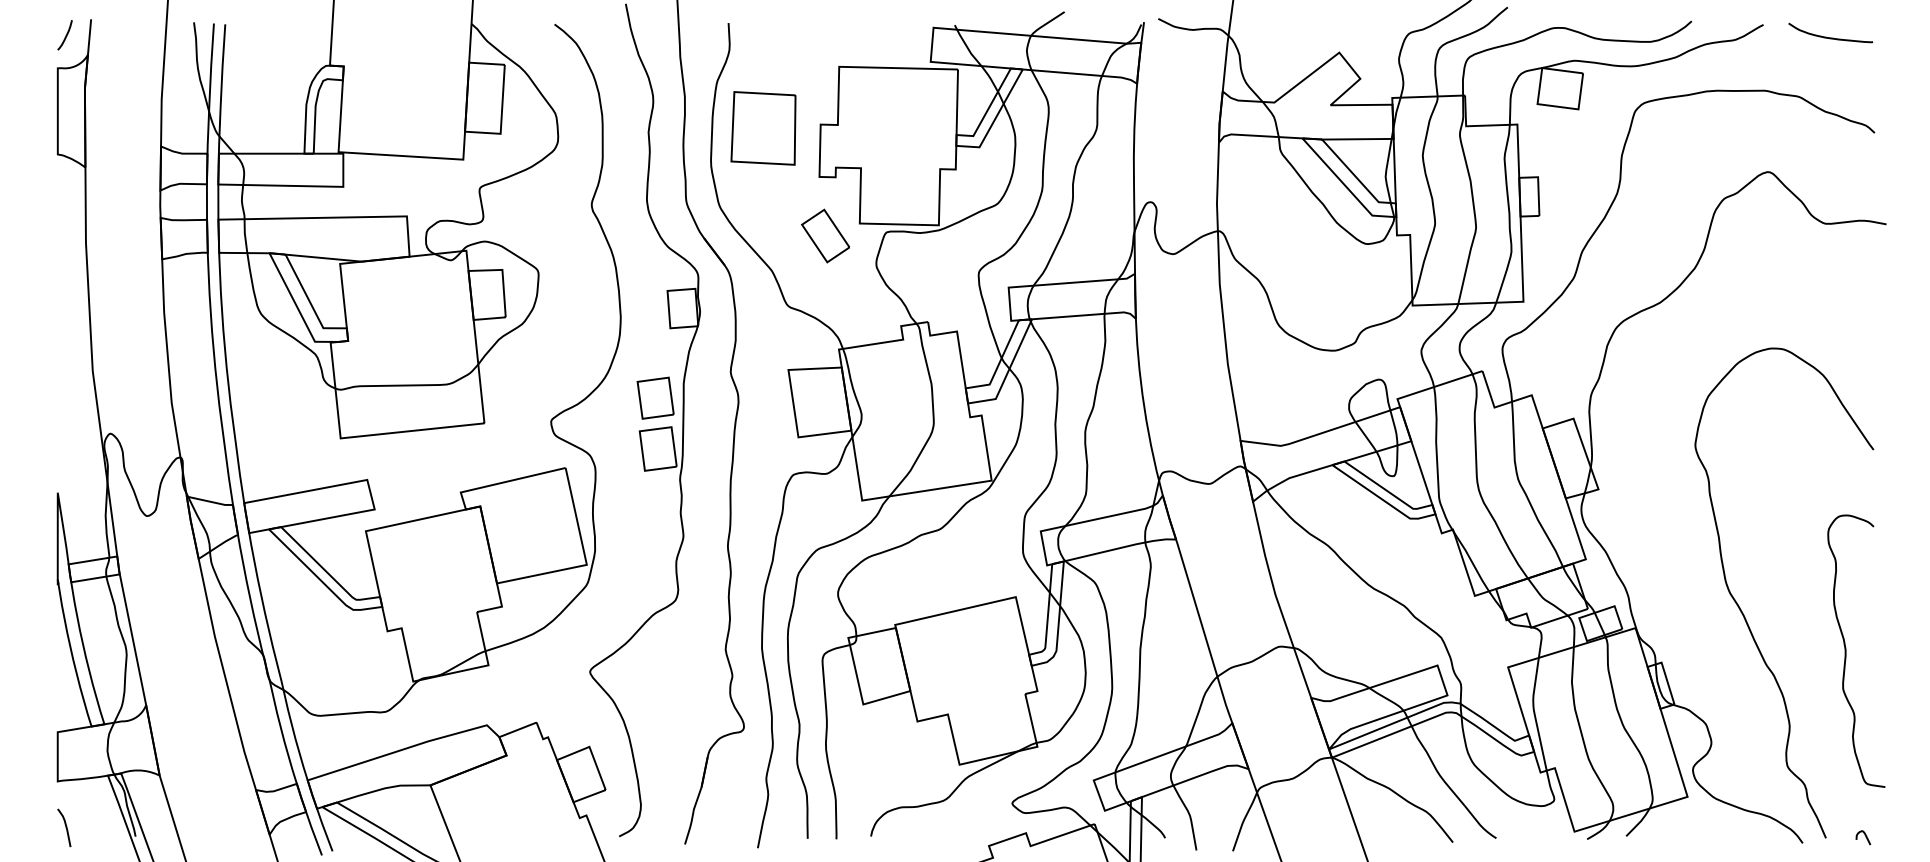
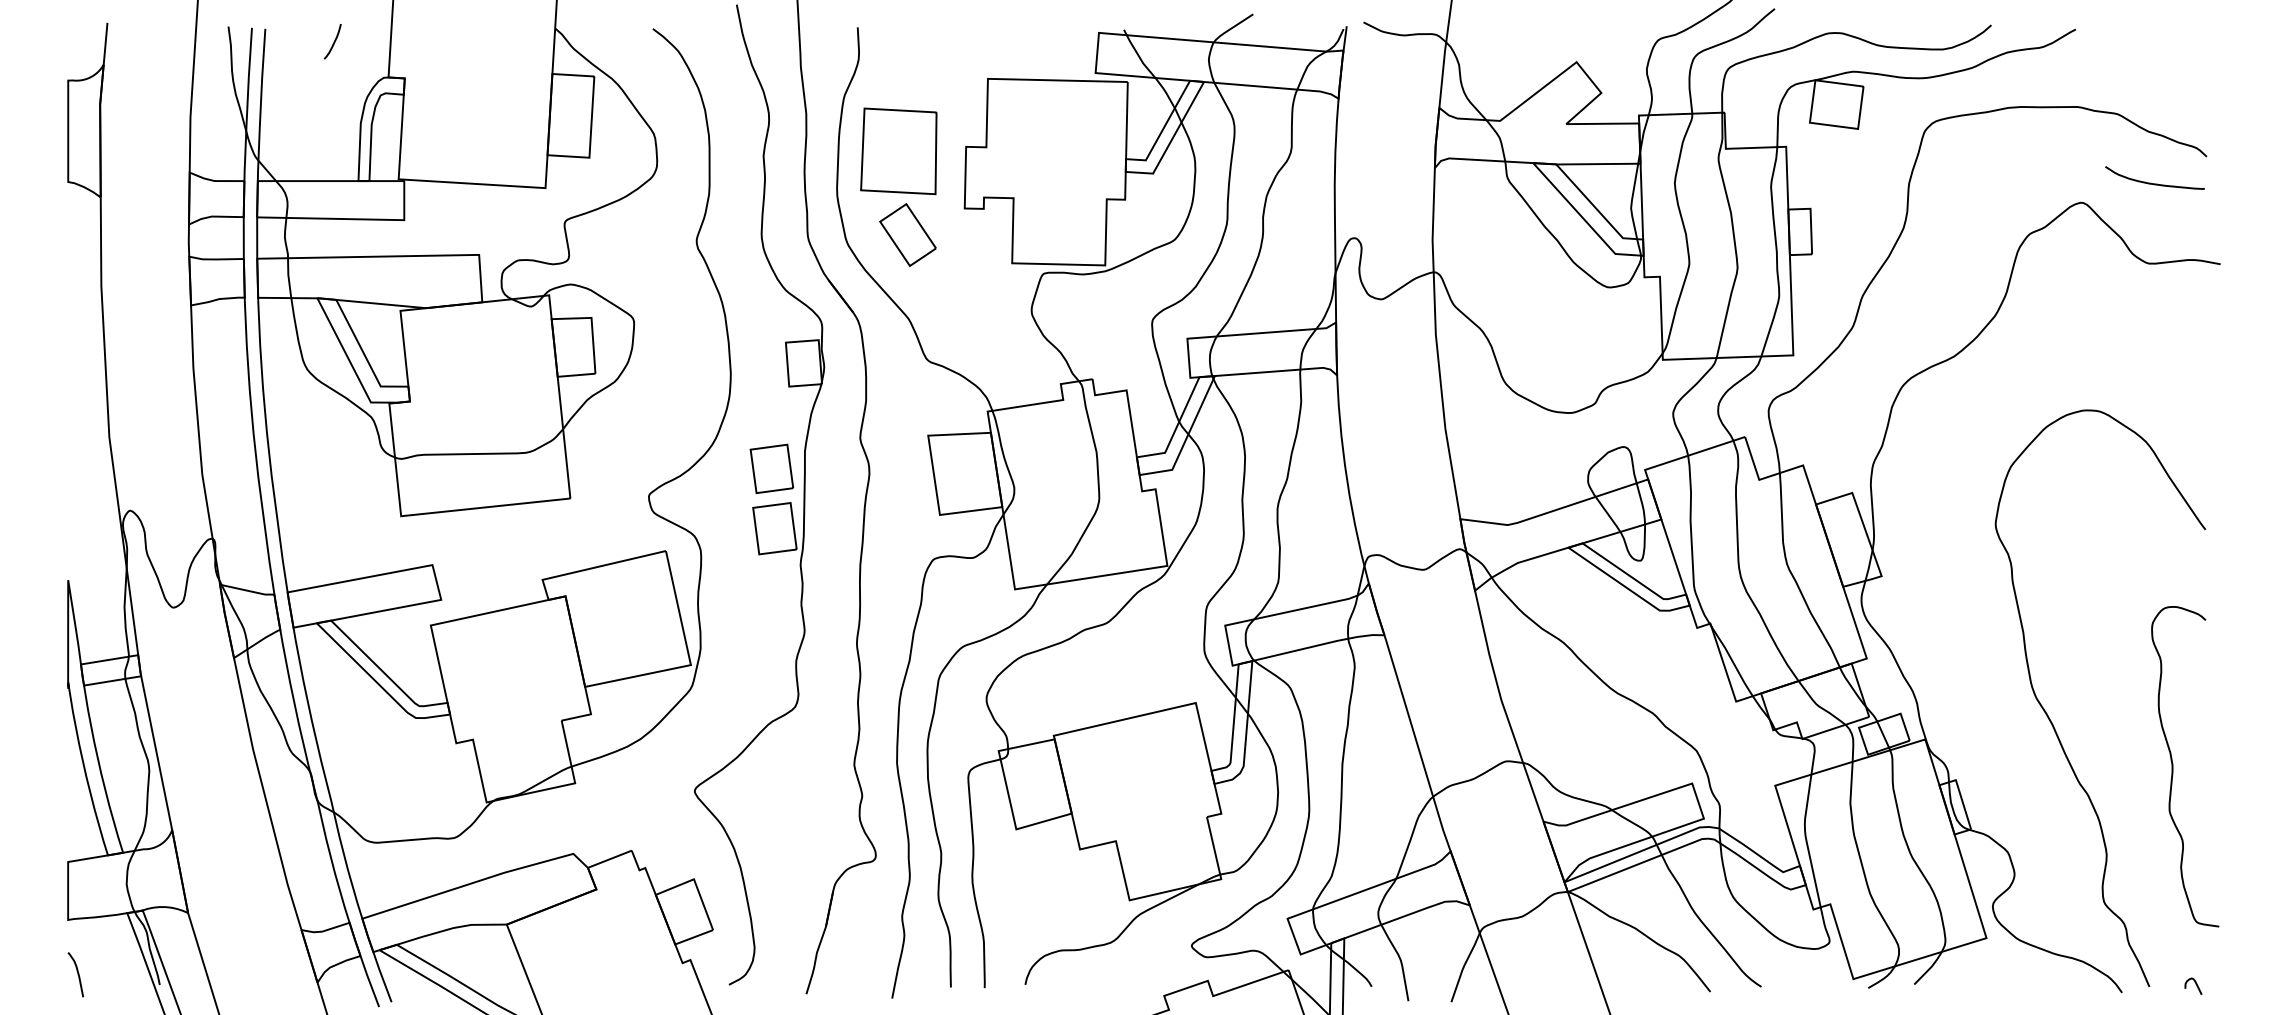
curve: (65, 35) -> (333, 41), moved
curve: (1830, 37) -> (2154, 183), moved
part: (825, 235) -> (907, 234), moved

